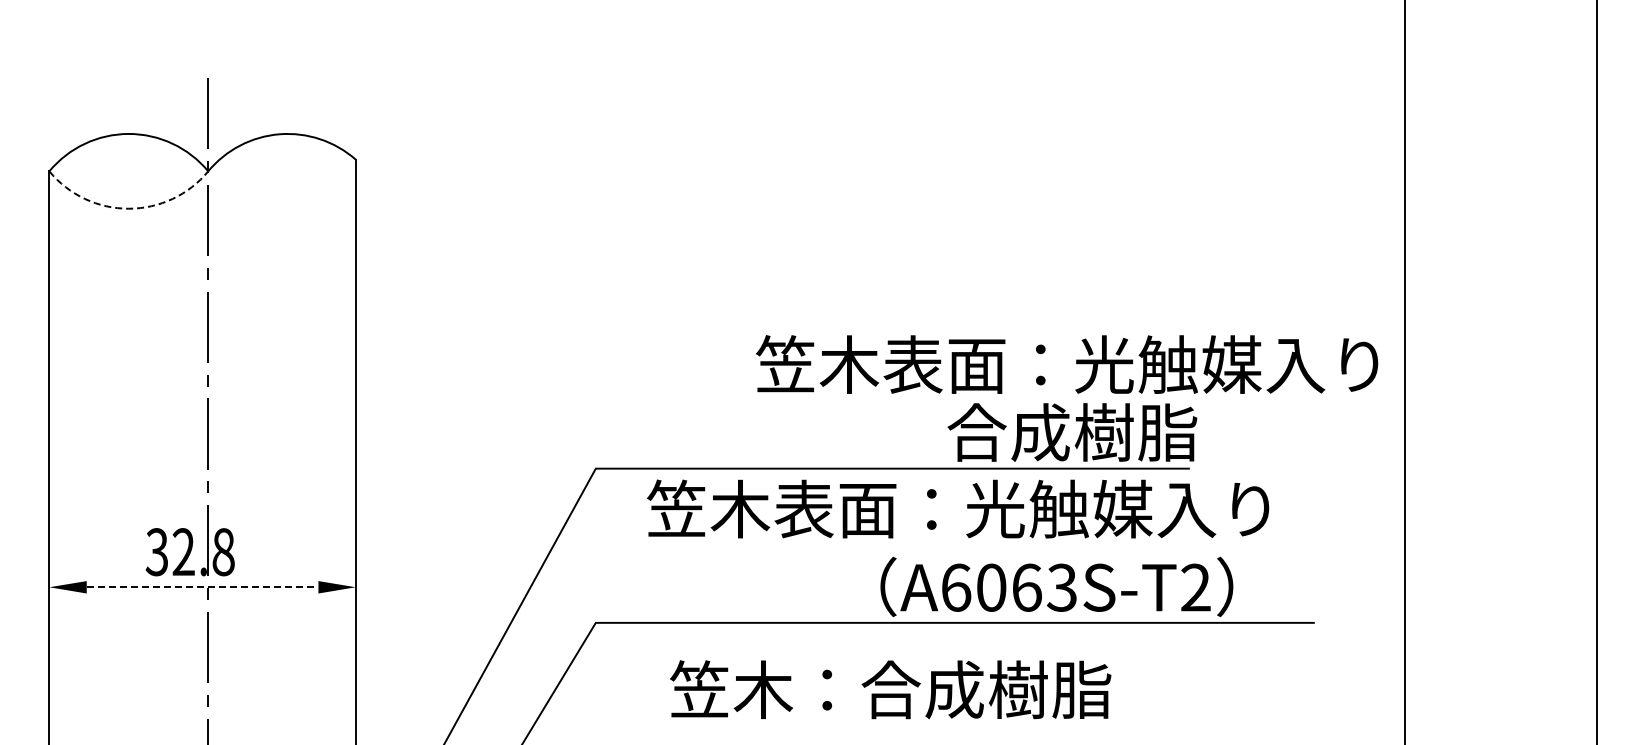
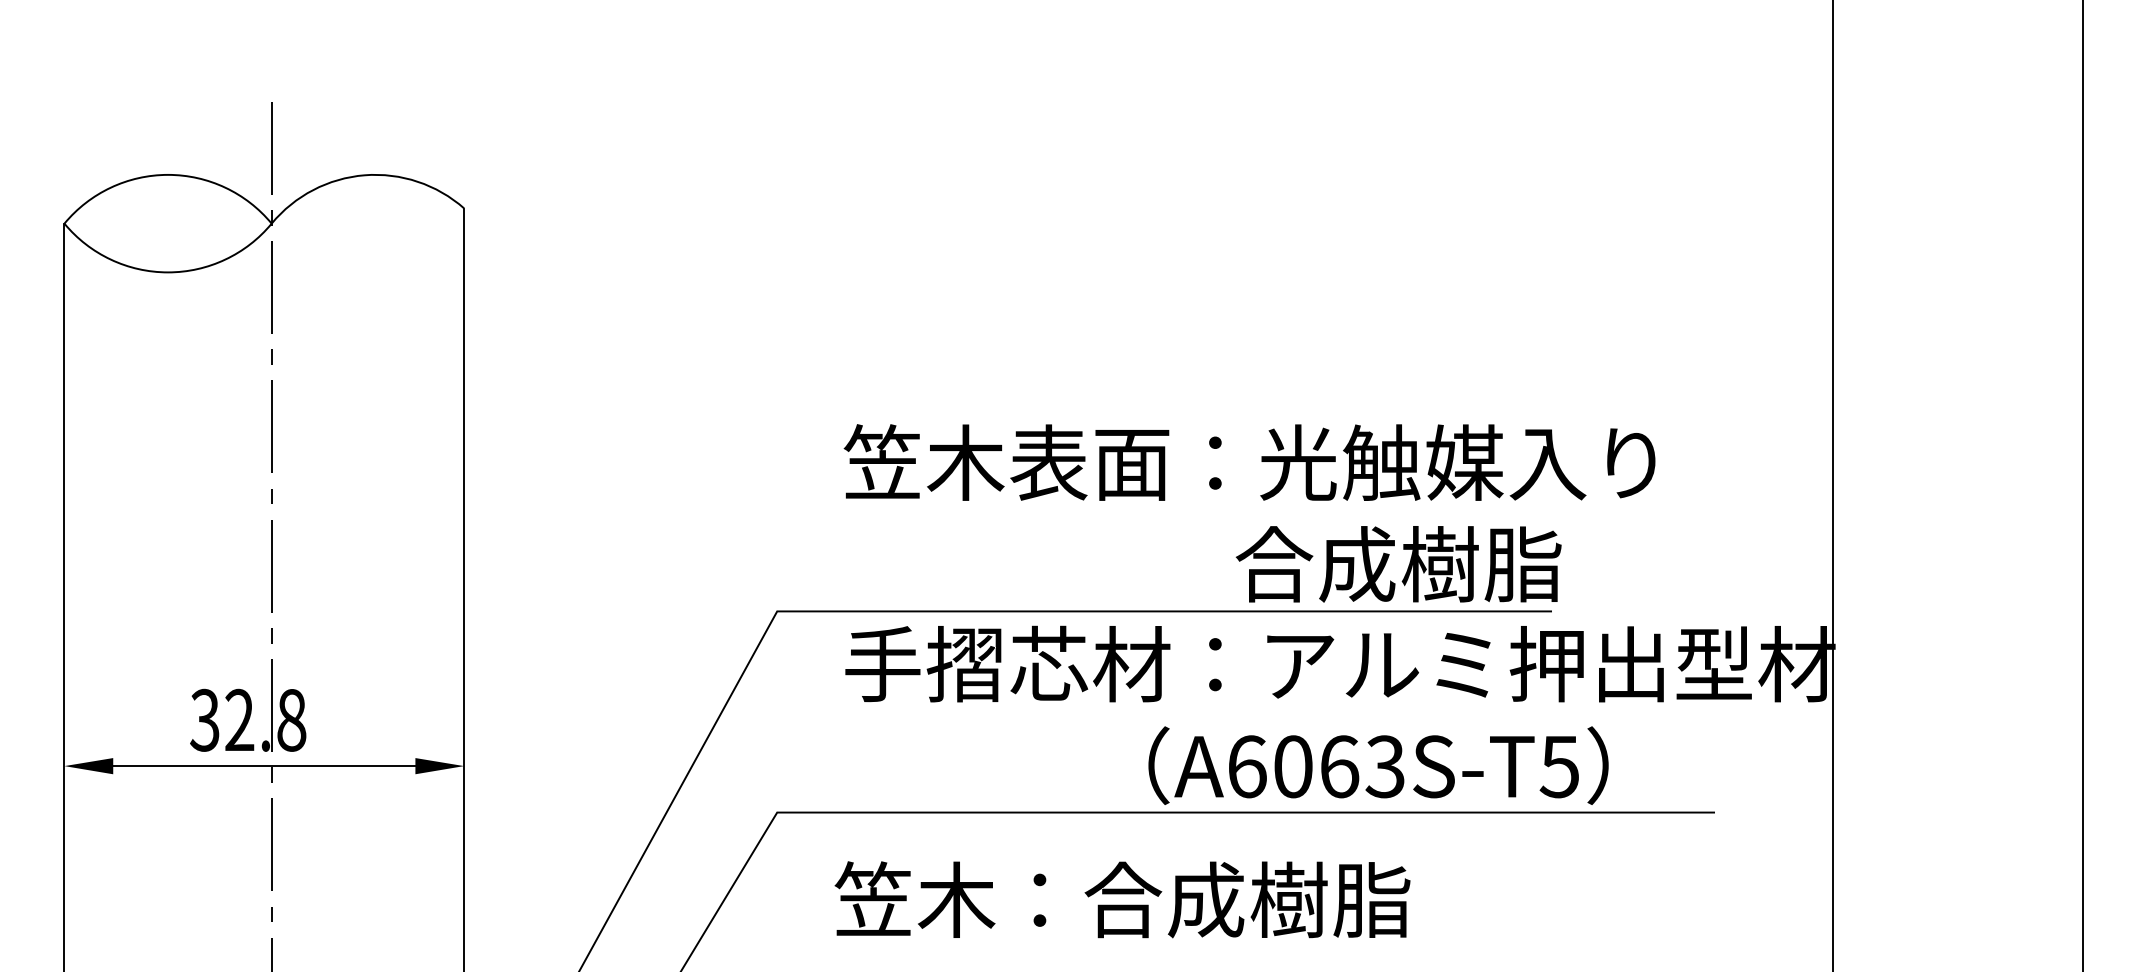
arc: (128, 208) -> (167, 272), dashed -> solid
text: (1067, 364) -> (1250, 462), moved
text: (1026, 508) -> (1338, 663), 笠木表面：光触媒入り -> 手摺芯材：アルミ押出型材
line: (202, 587) -> (264, 766), dashed -> solid
text: (1195, 587) -> (1559, 766), A6063S-T2 -> A6063S-T5
text: (890, 689) -> (1122, 899), moved

